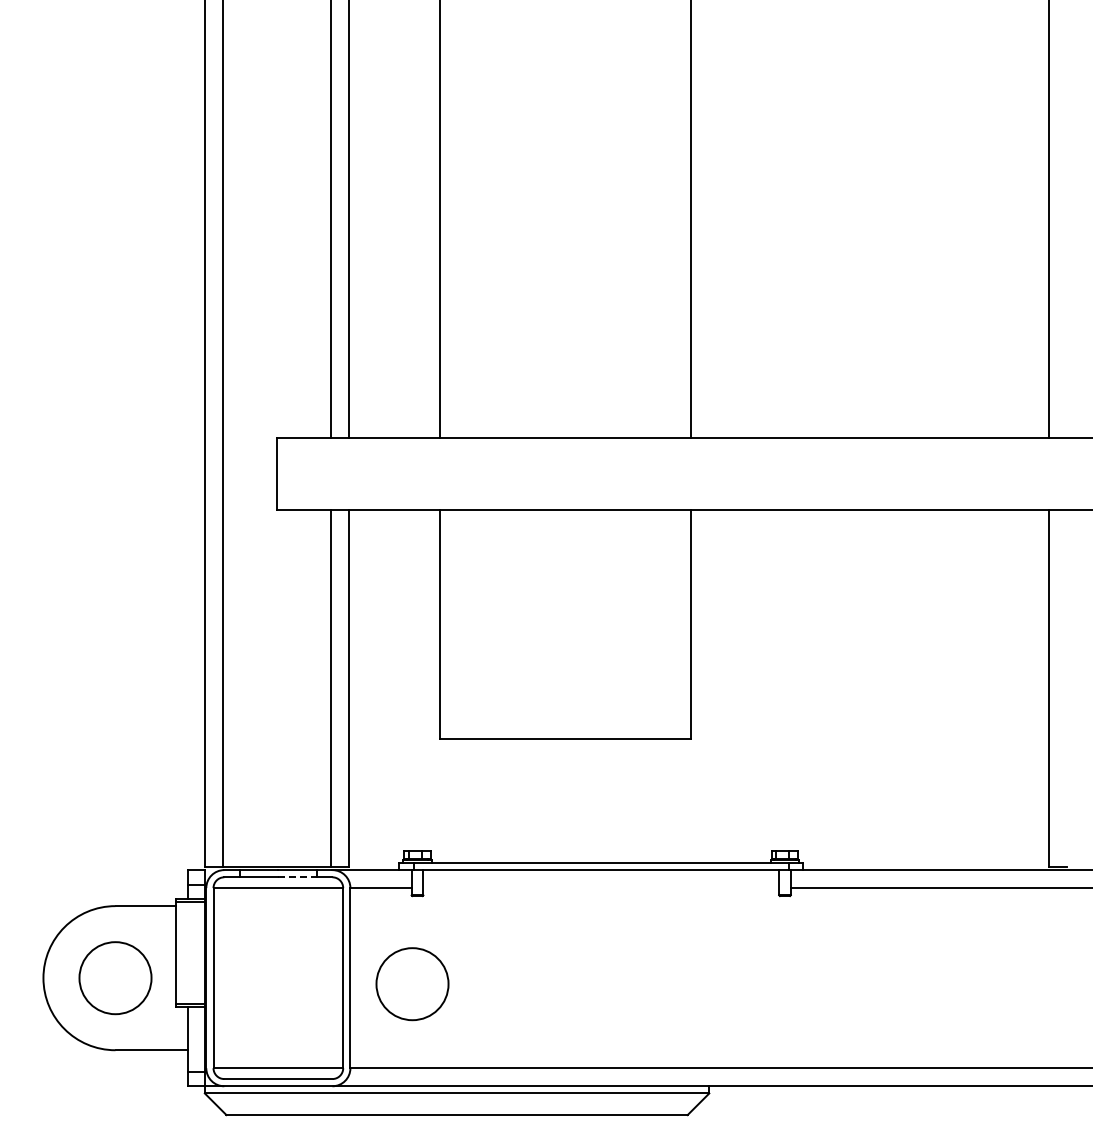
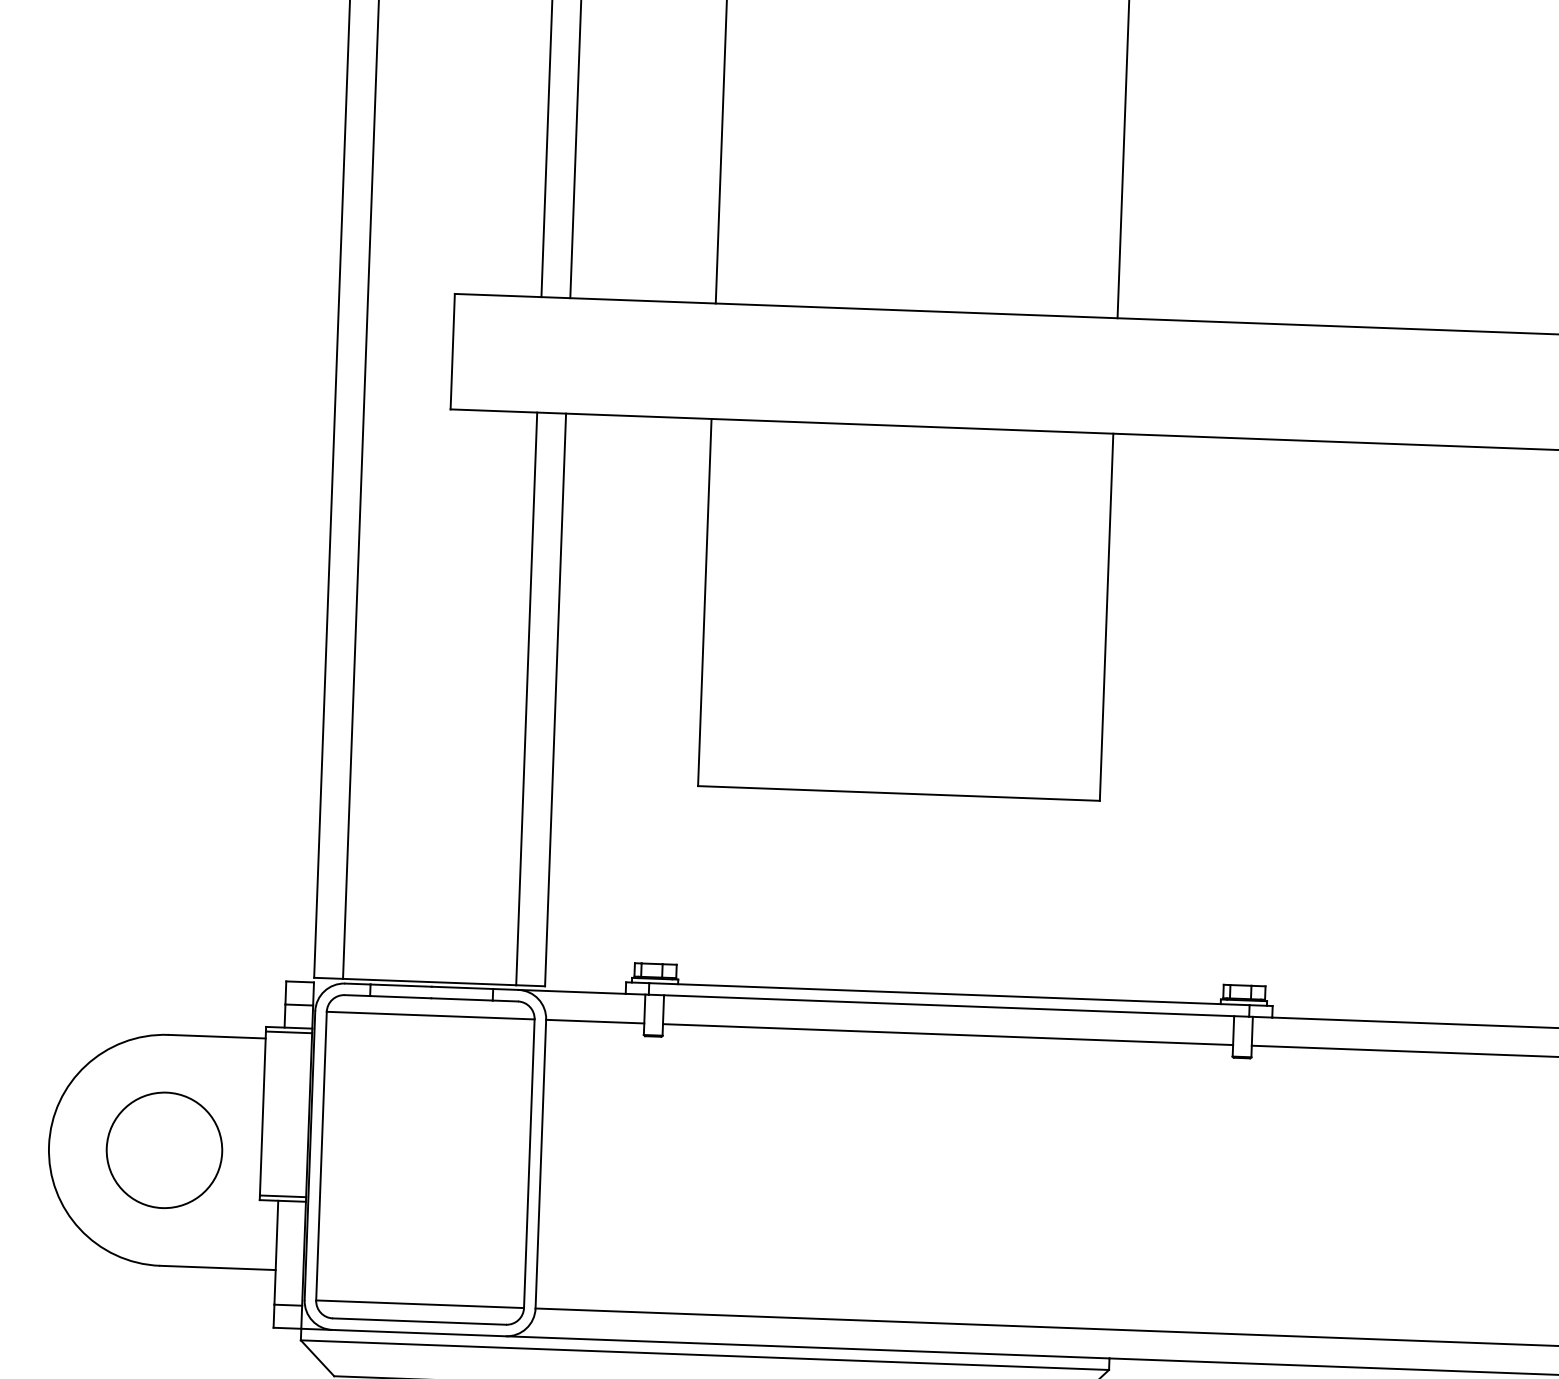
line: (298, 877) -> (463, 999), dashed -> solid
line: (601, 888) -> (948, 1035), added
circle: (412, 984) -> (639, 1177), removed

